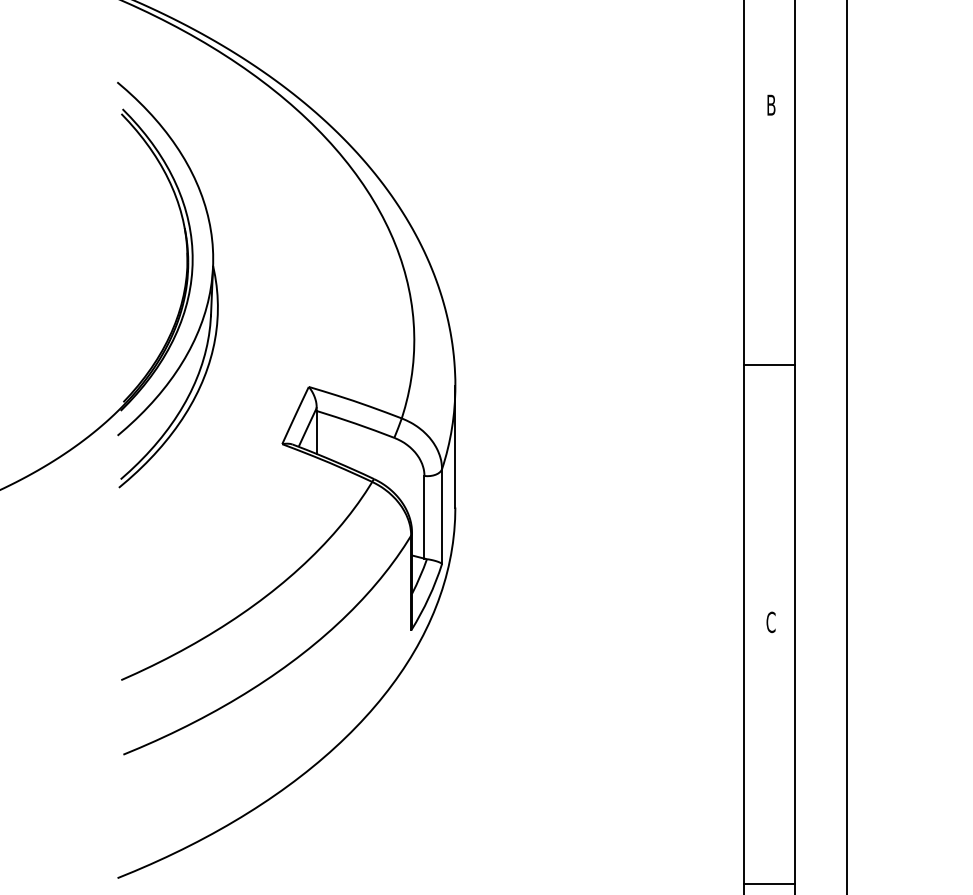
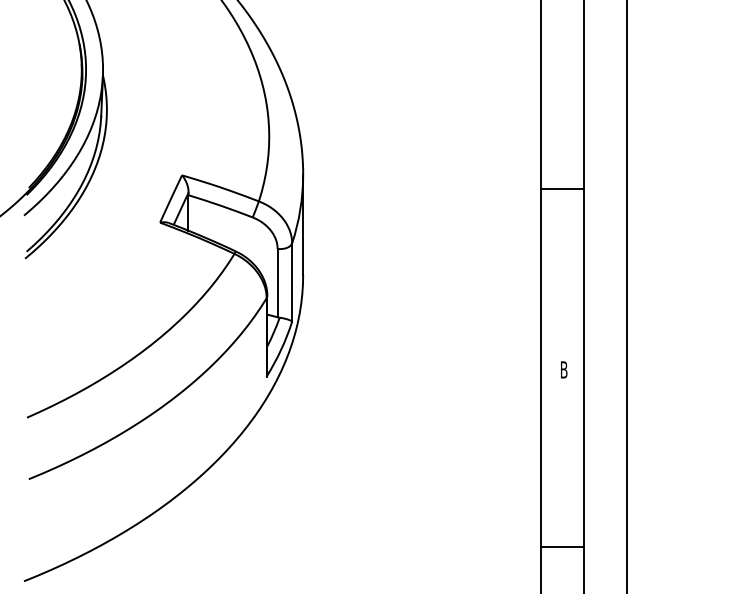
line: (769, 365) -> (562, 189), moved
text: (770, 622) -> (563, 370), C -> B
line: (769, 884) -> (562, 546), moved

